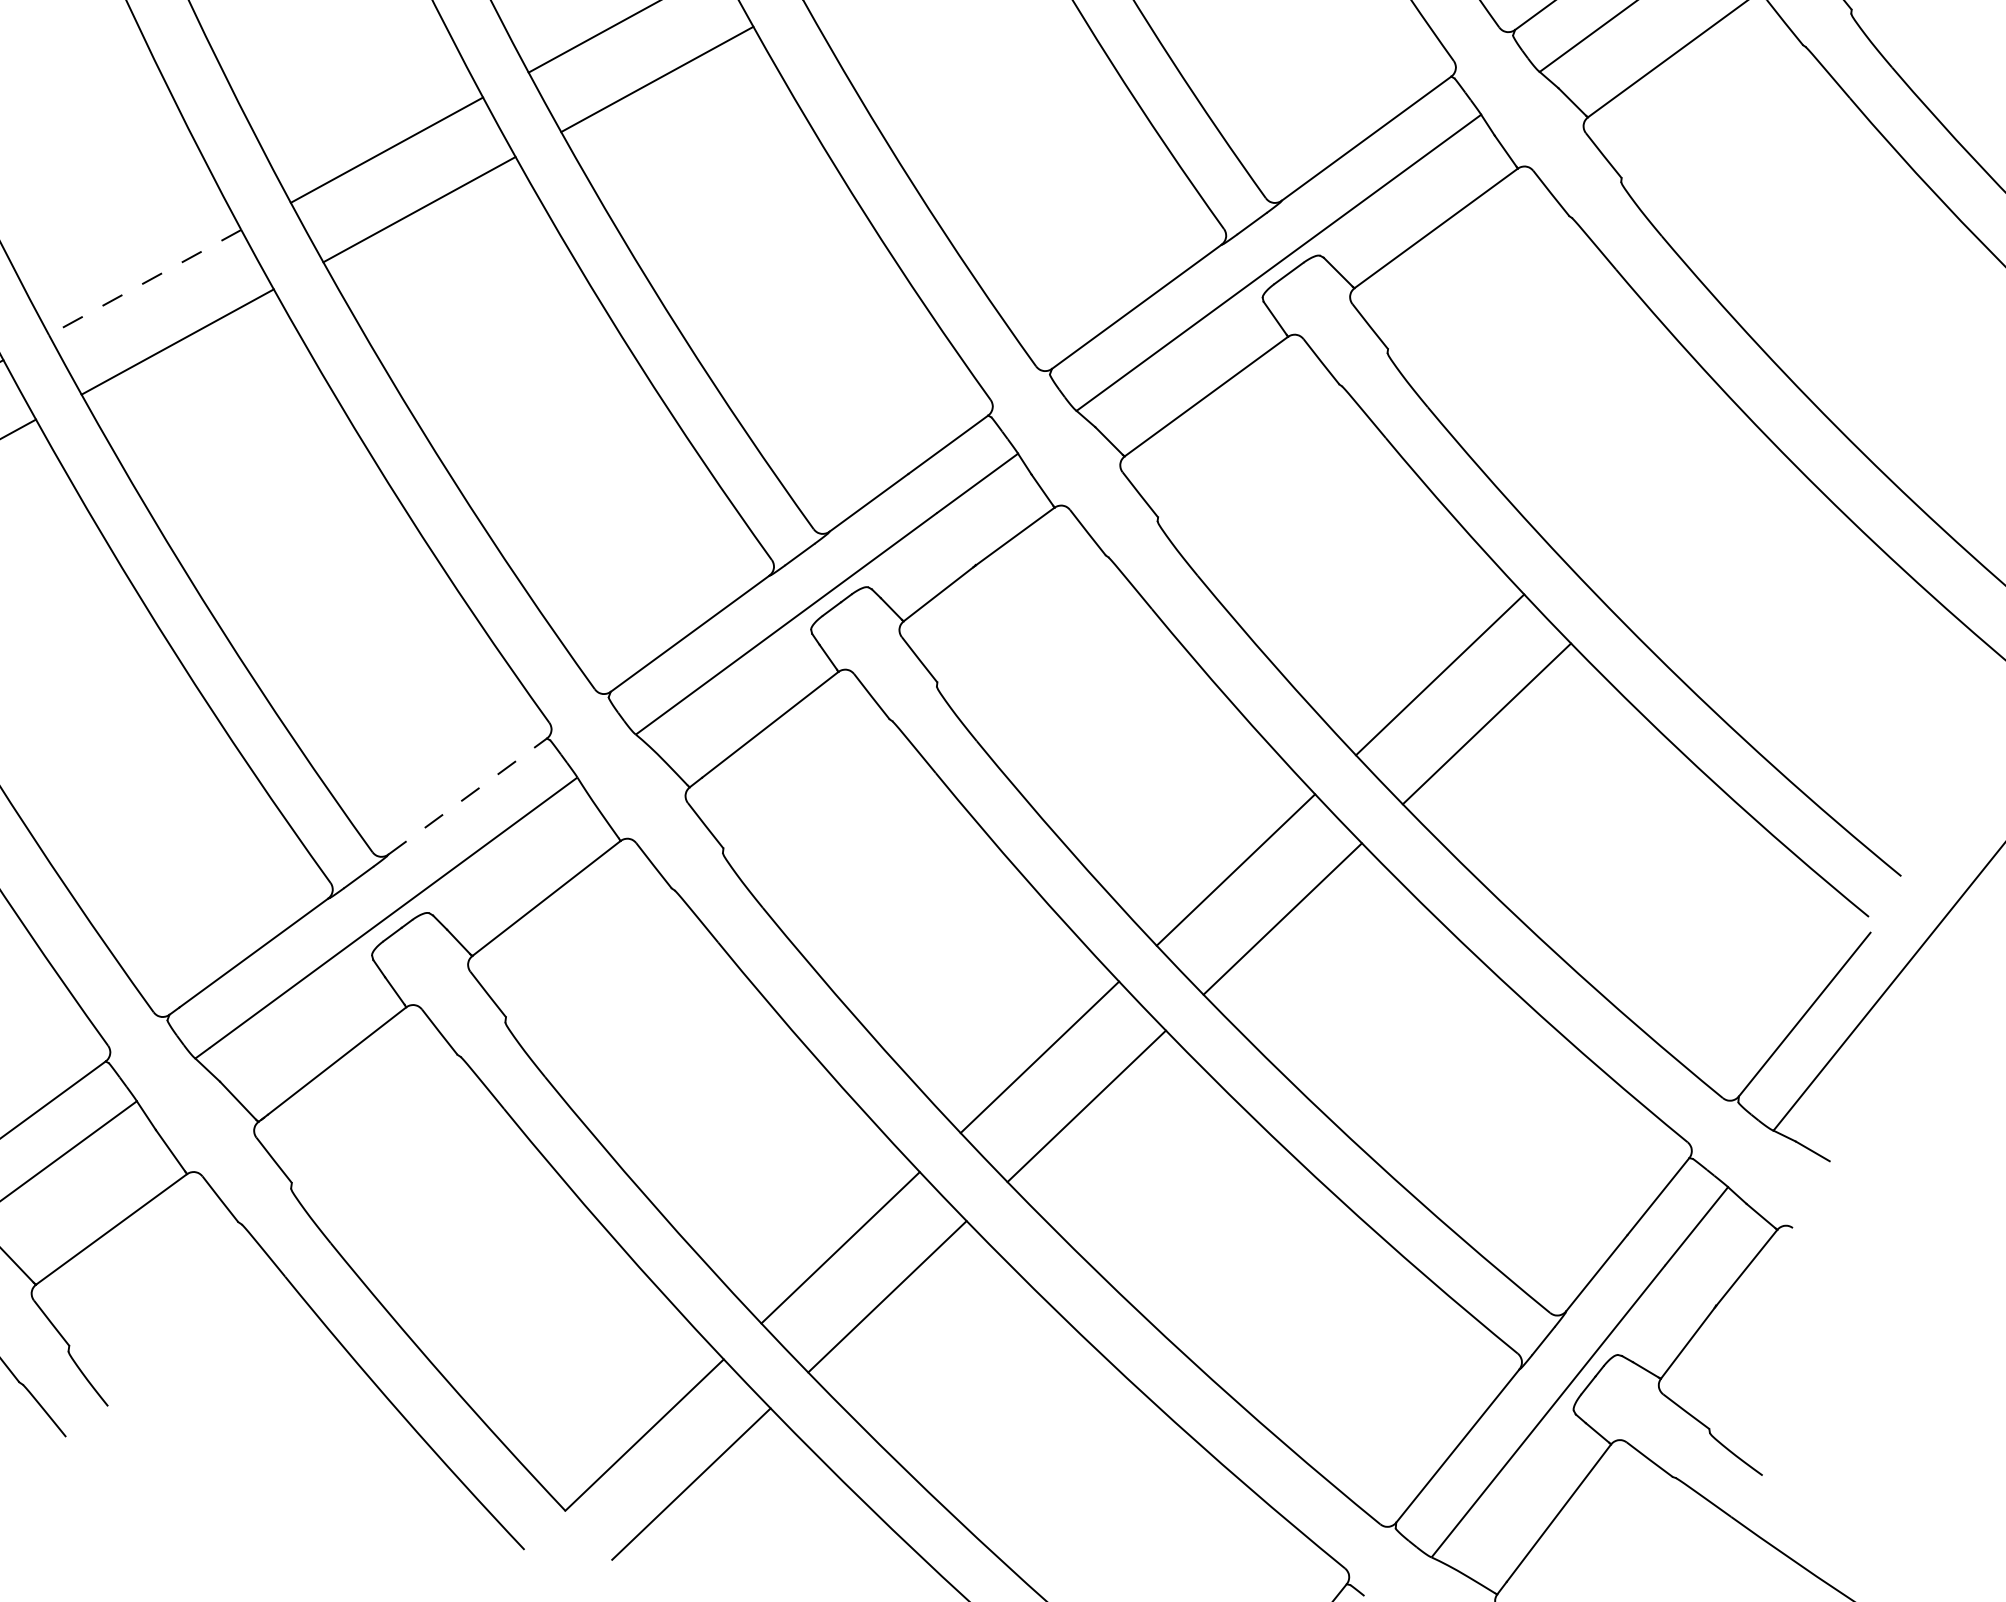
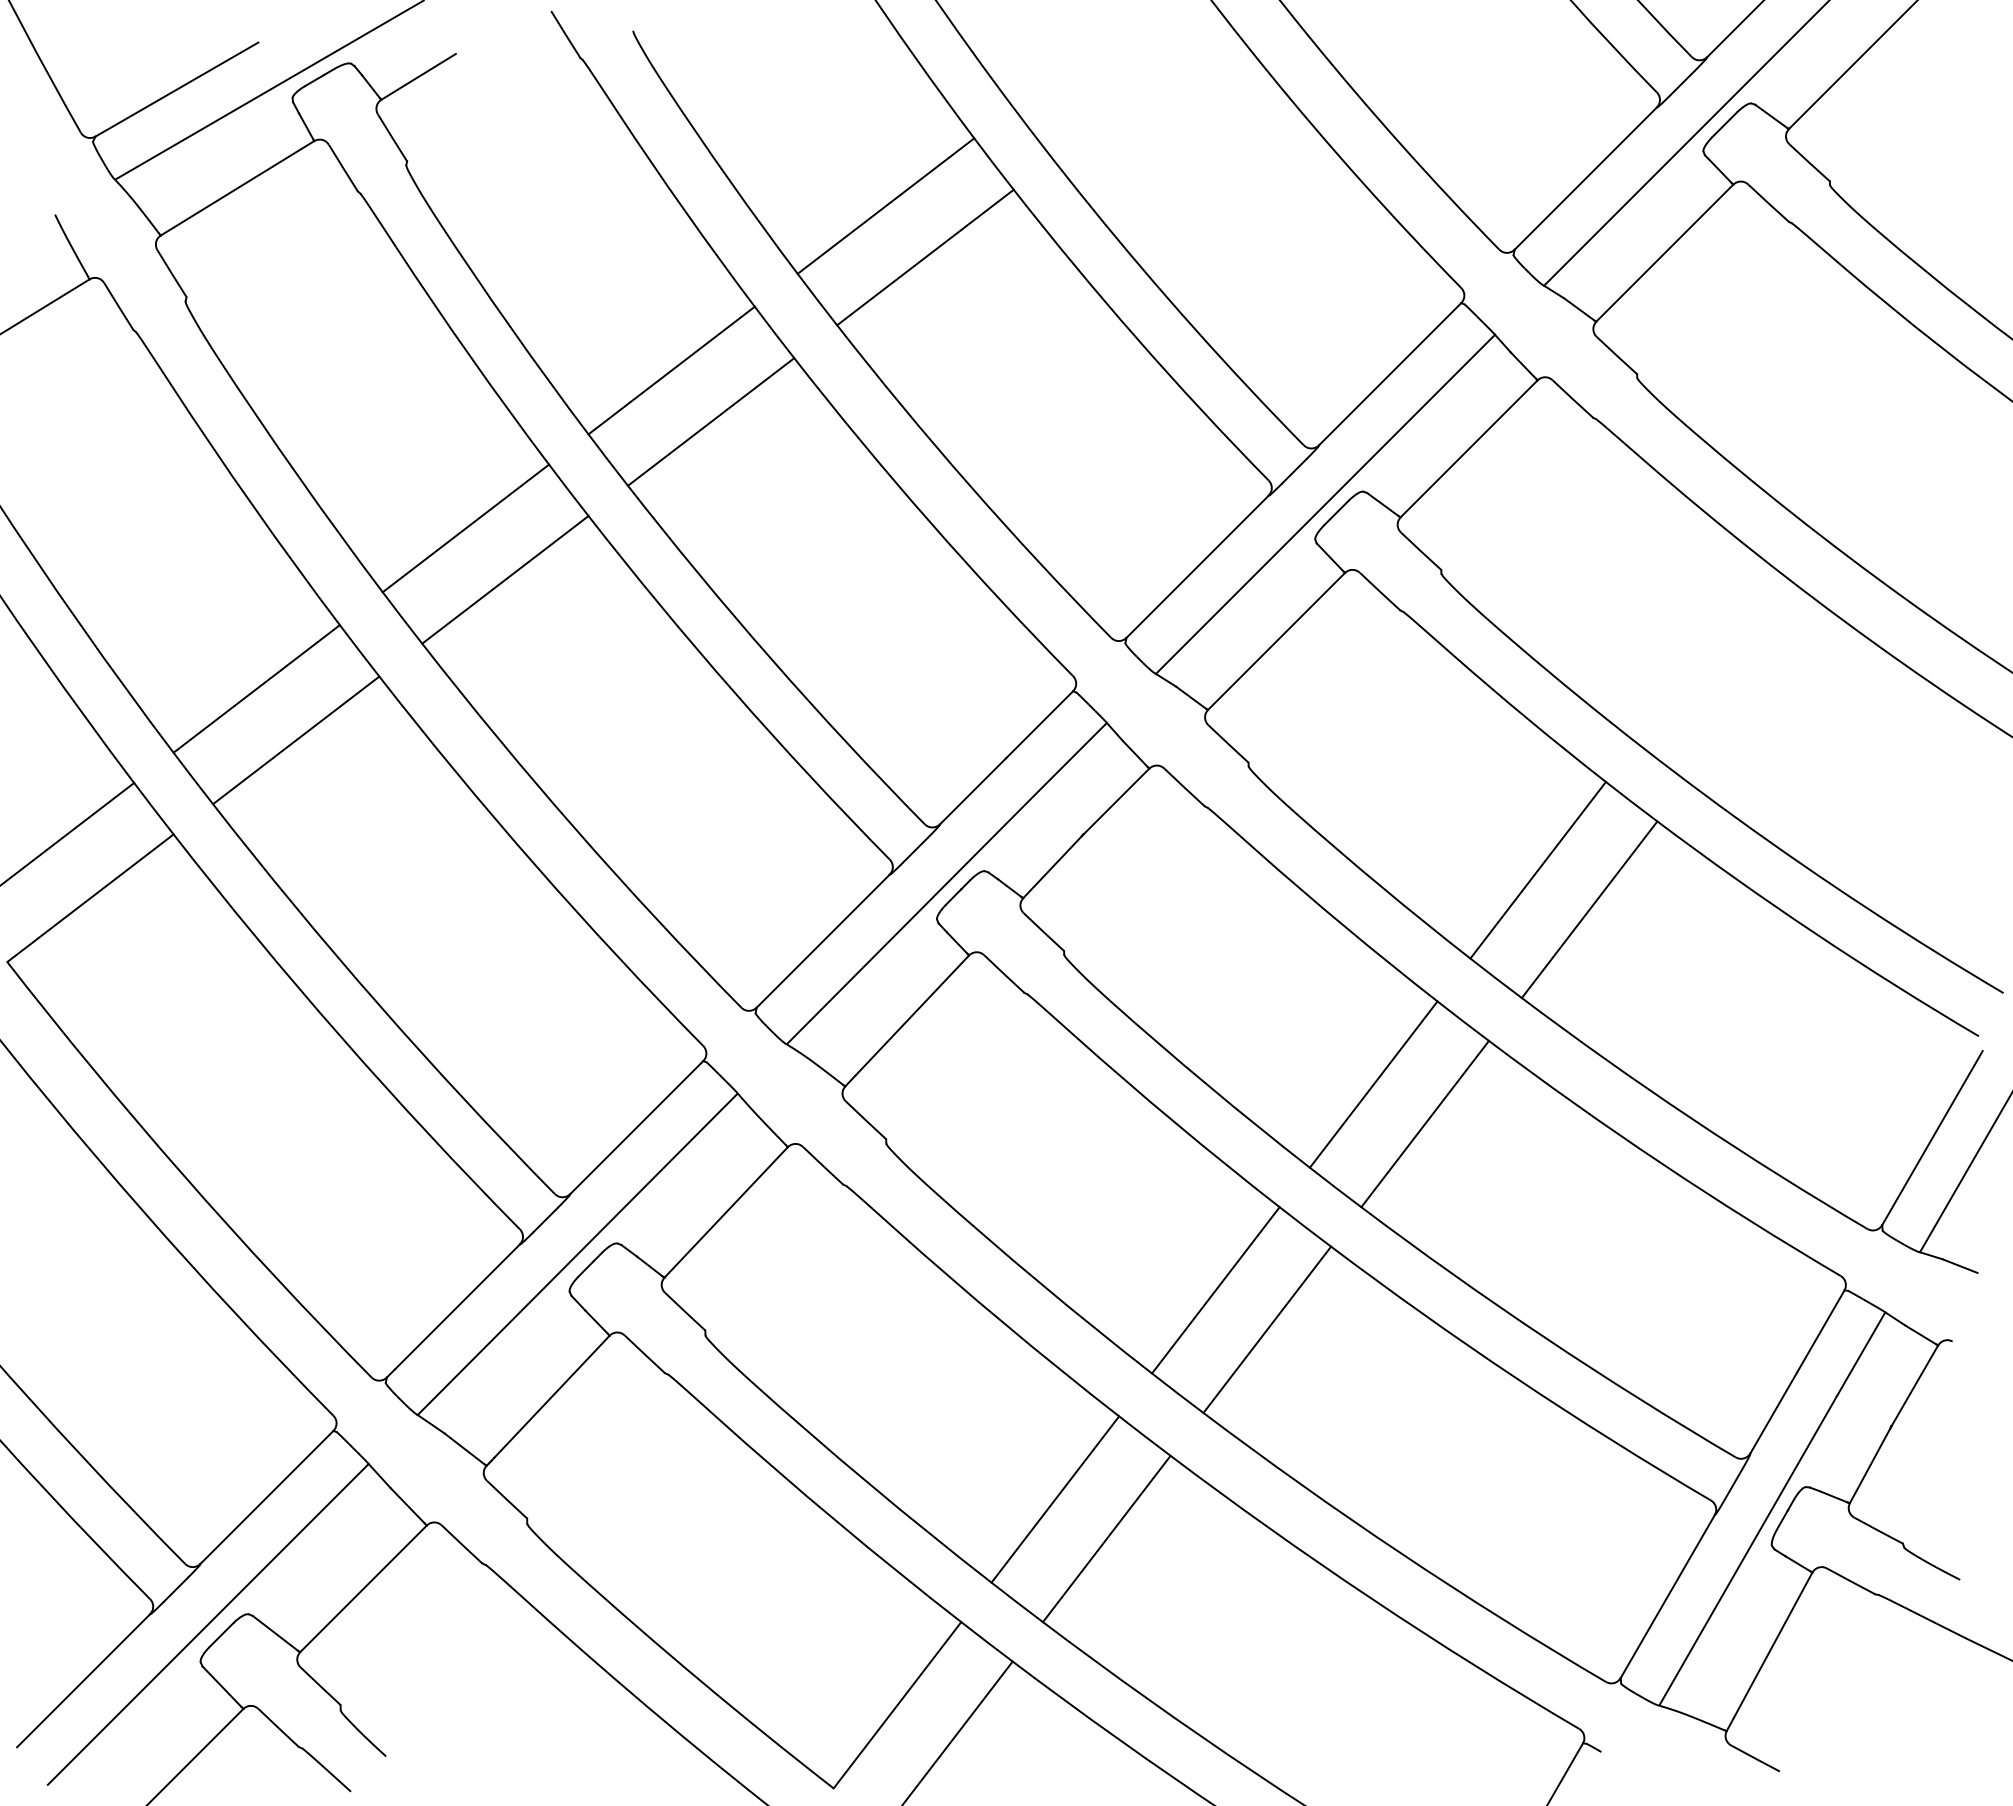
line: (144, 282) -> (256, 688), dashed -> solid
line: (467, 796) -> (636, 1127), dashed -> solid

